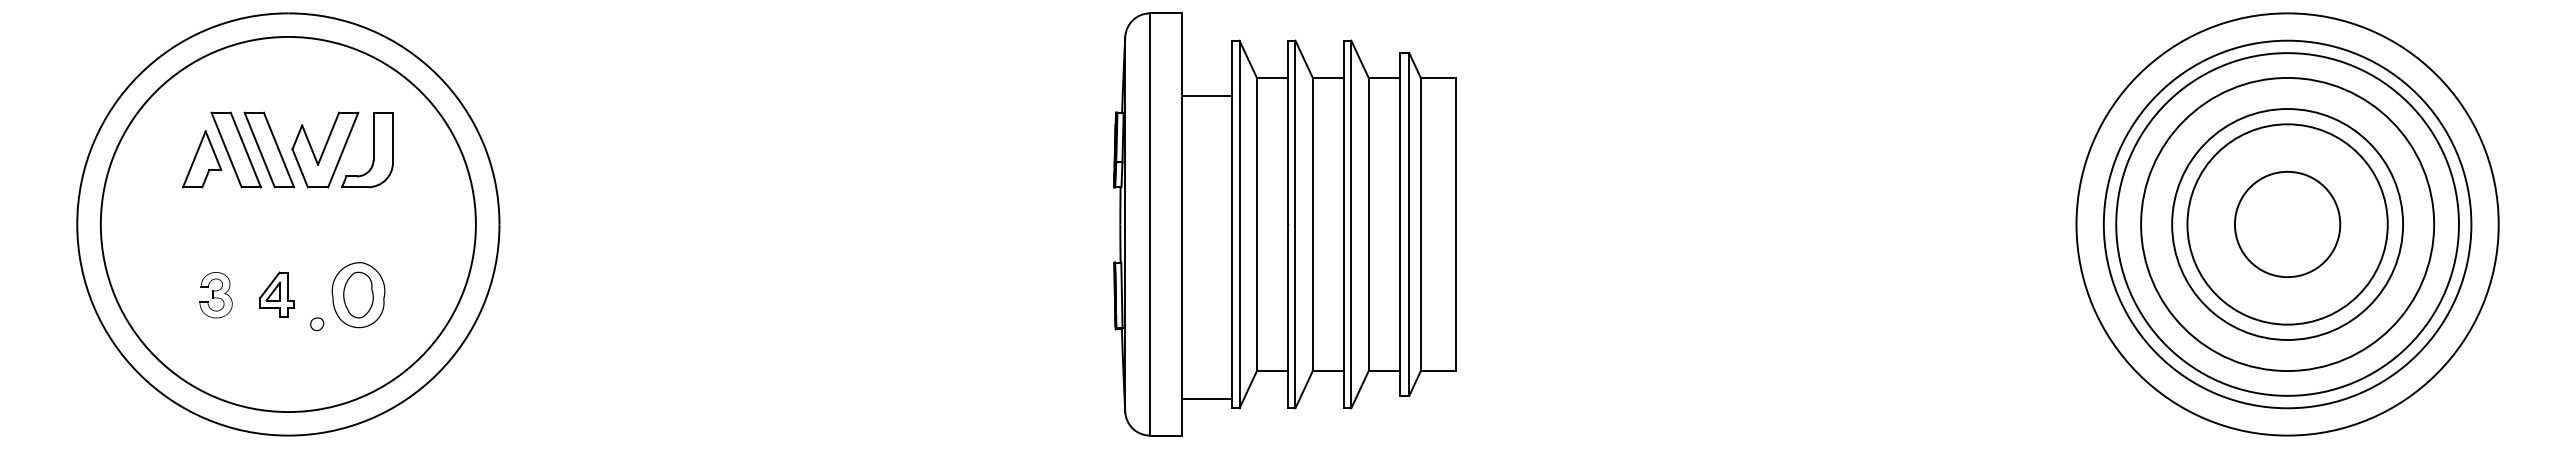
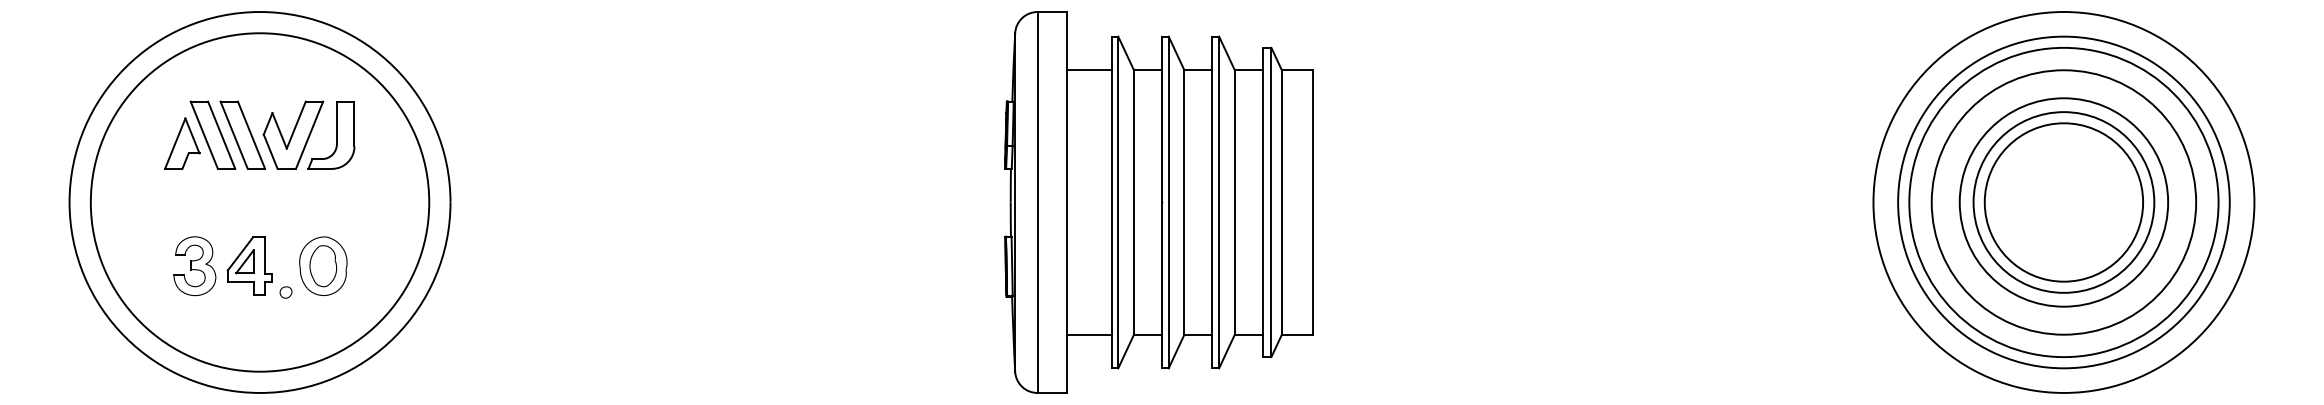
line: (1207, 95) -> (1089, 69), moved
circle: (2287, 224) -> (2063, 202), size x1.67
part: (276, 294) -> (249, 265), size x1.43
part: (215, 295) -> (194, 266), size x1.43
line: (1207, 399) -> (1089, 335), moved

